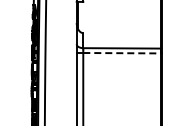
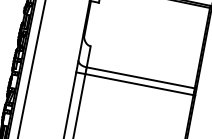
line: (121, 53) -> (138, 84), dashed -> solid

